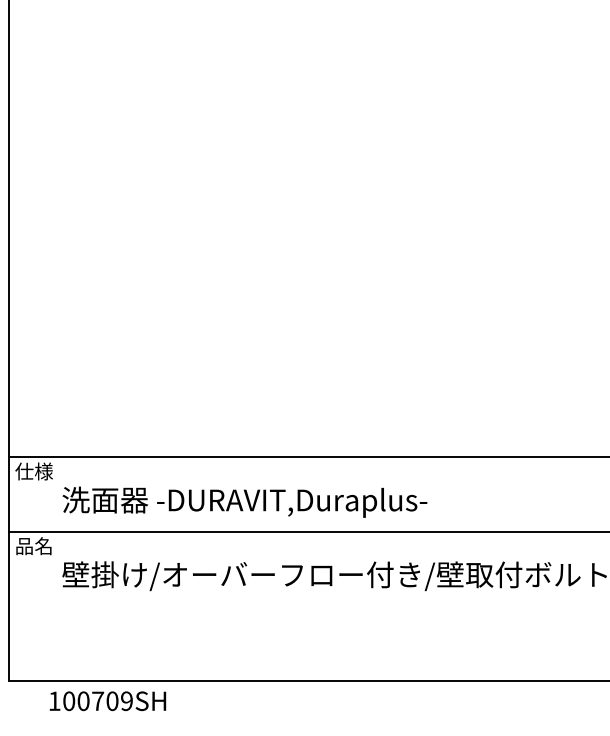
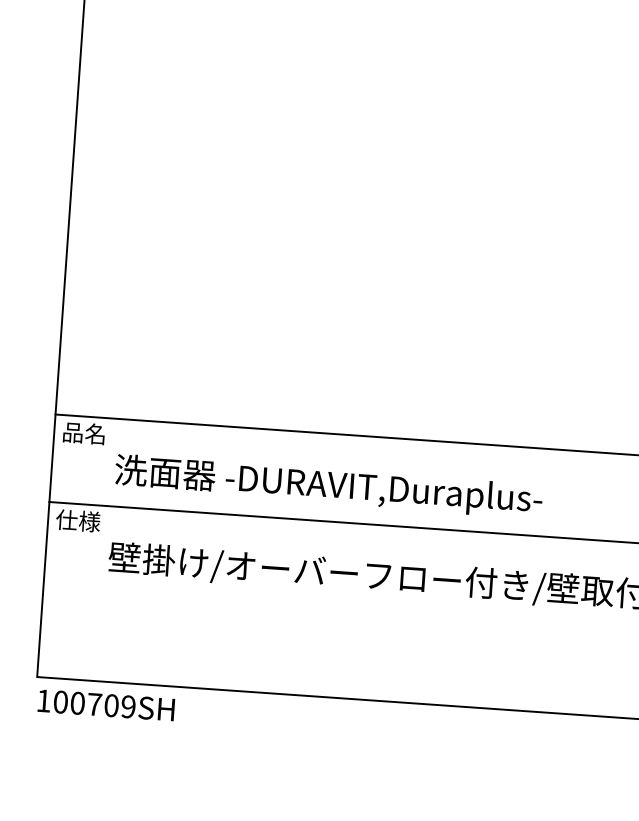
text: (33, 471) -> (83, 433), 仕様 -> 品名
text: (33, 546) -> (77, 521), 品名 -> 仕様
text: (107, 701) -> (105, 705), moved

